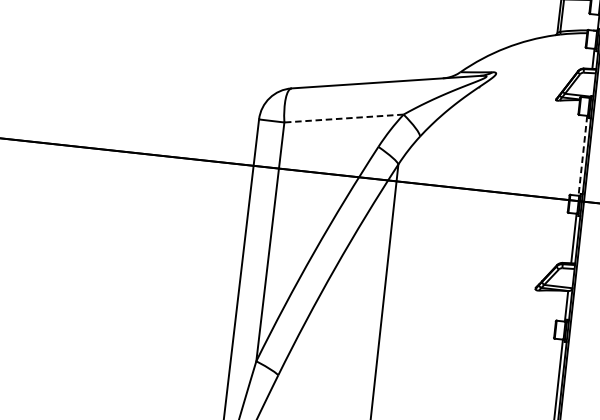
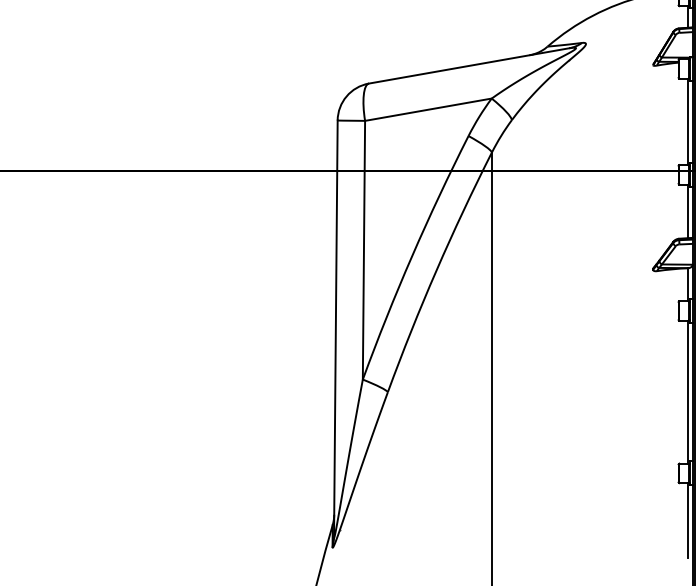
line: (343, 118) -> (427, 109), dashed -> solid
line: (583, 156) -> (688, 122), dashed -> solid

